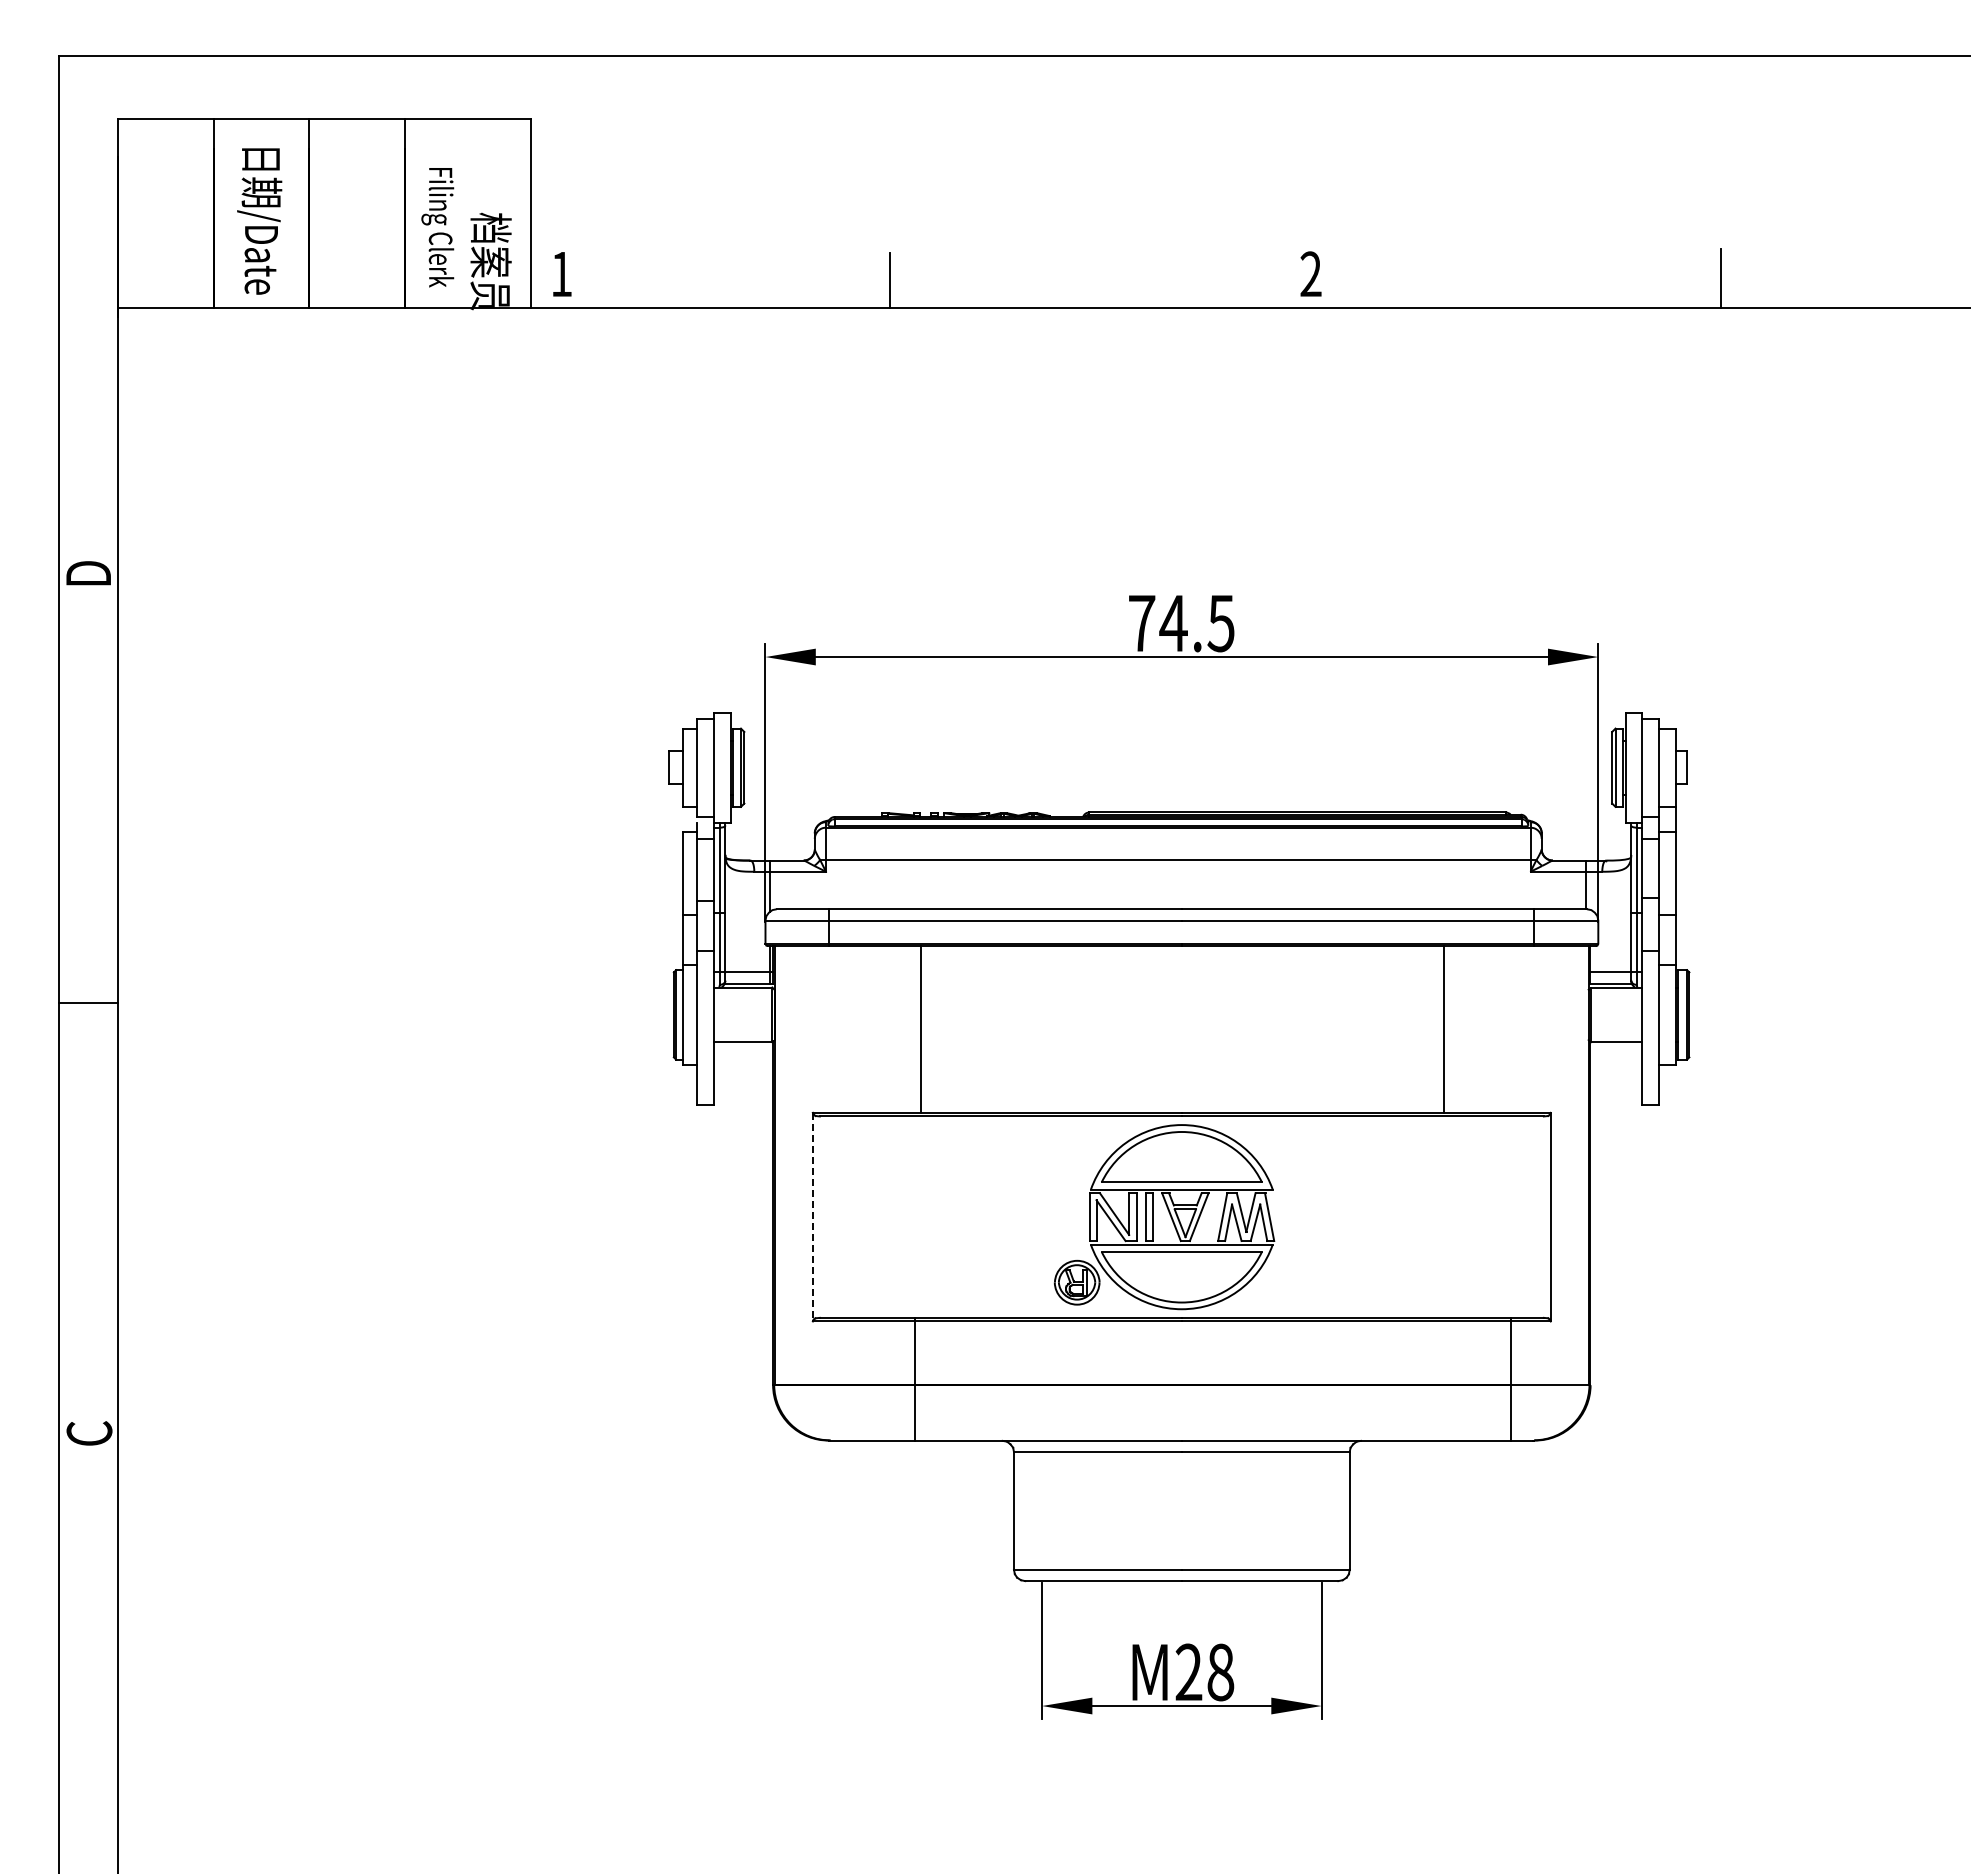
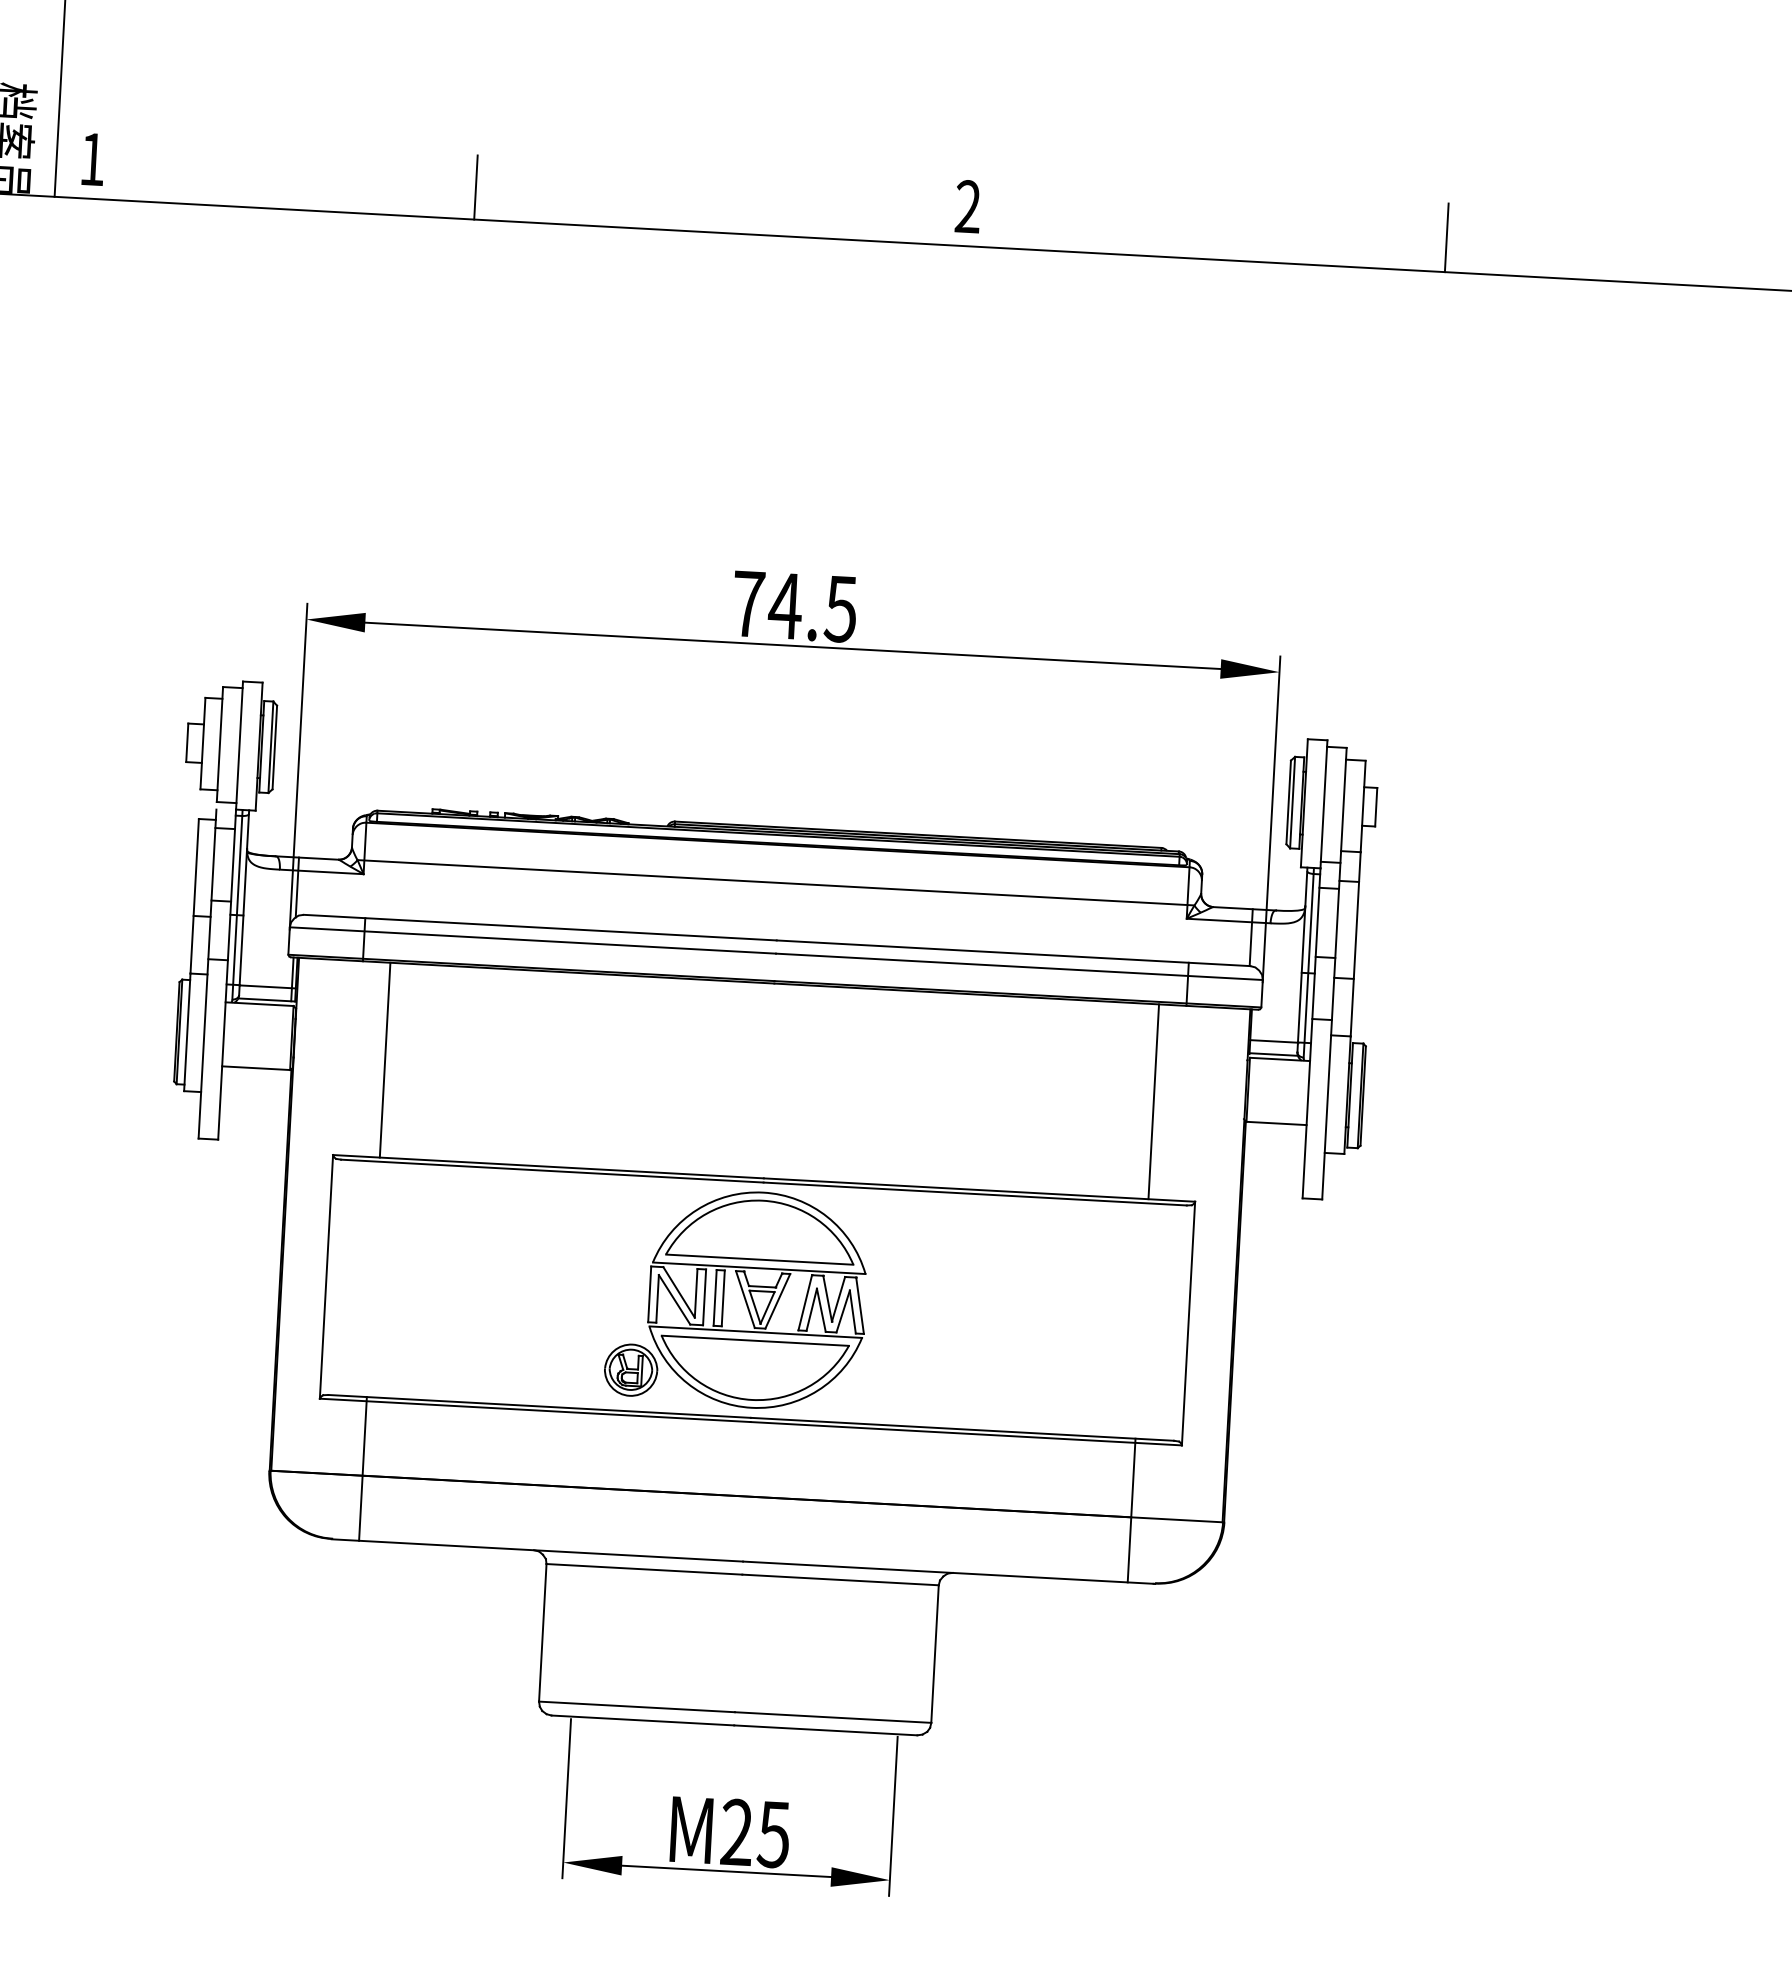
line: (920, 1029) -> (384, 1060), moved
line: (1443, 1029) -> (1153, 1101), moved
line: (812, 1217) -> (325, 1277), dashed -> solid
line: (914, 1378) -> (362, 1467), moved
text: (1220, 1672) -> (773, 1834), M28 -> M25

